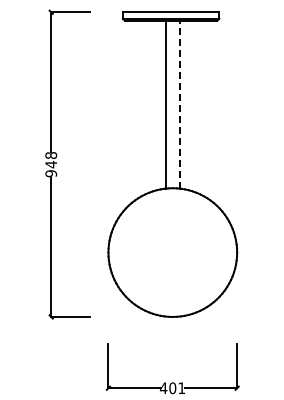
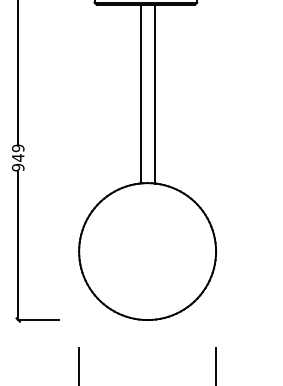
line: (179, 104) -> (154, 94), dashed -> solid
text: (51, 155) -> (18, 148), 948 -> 949

